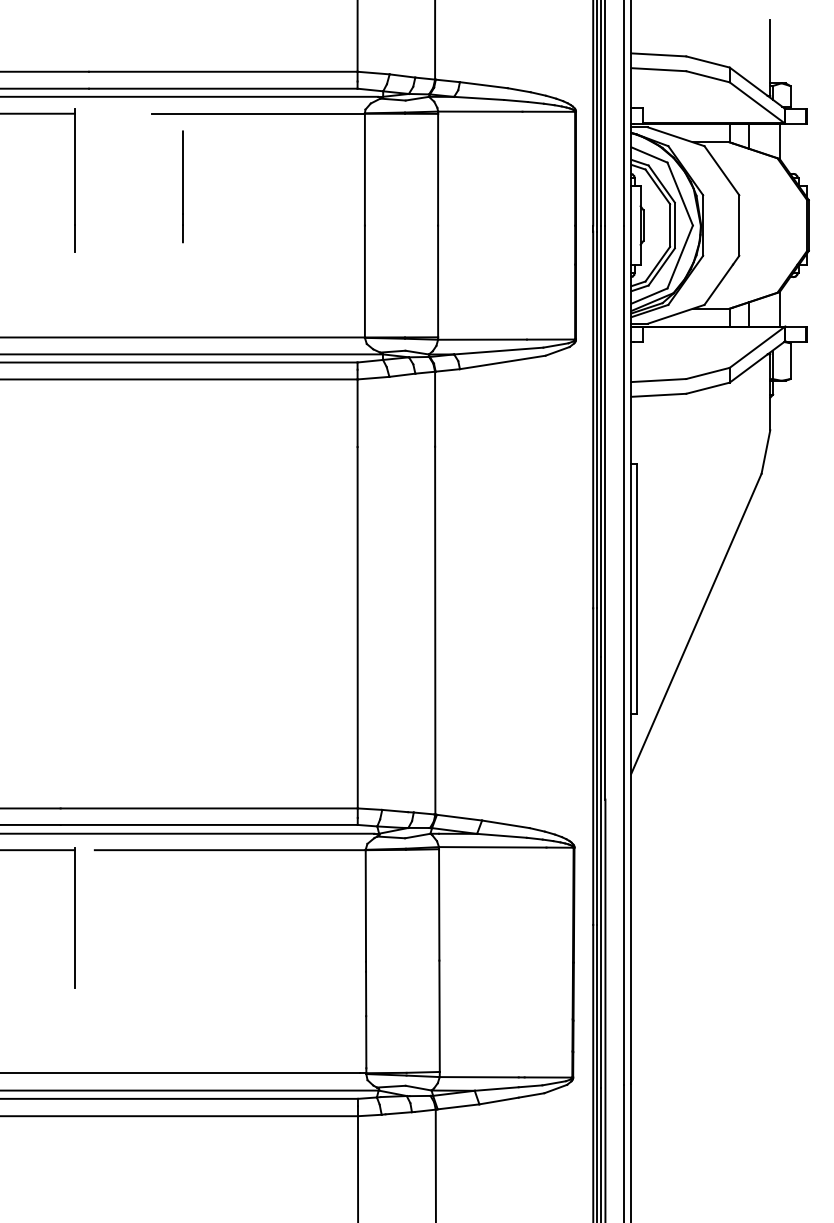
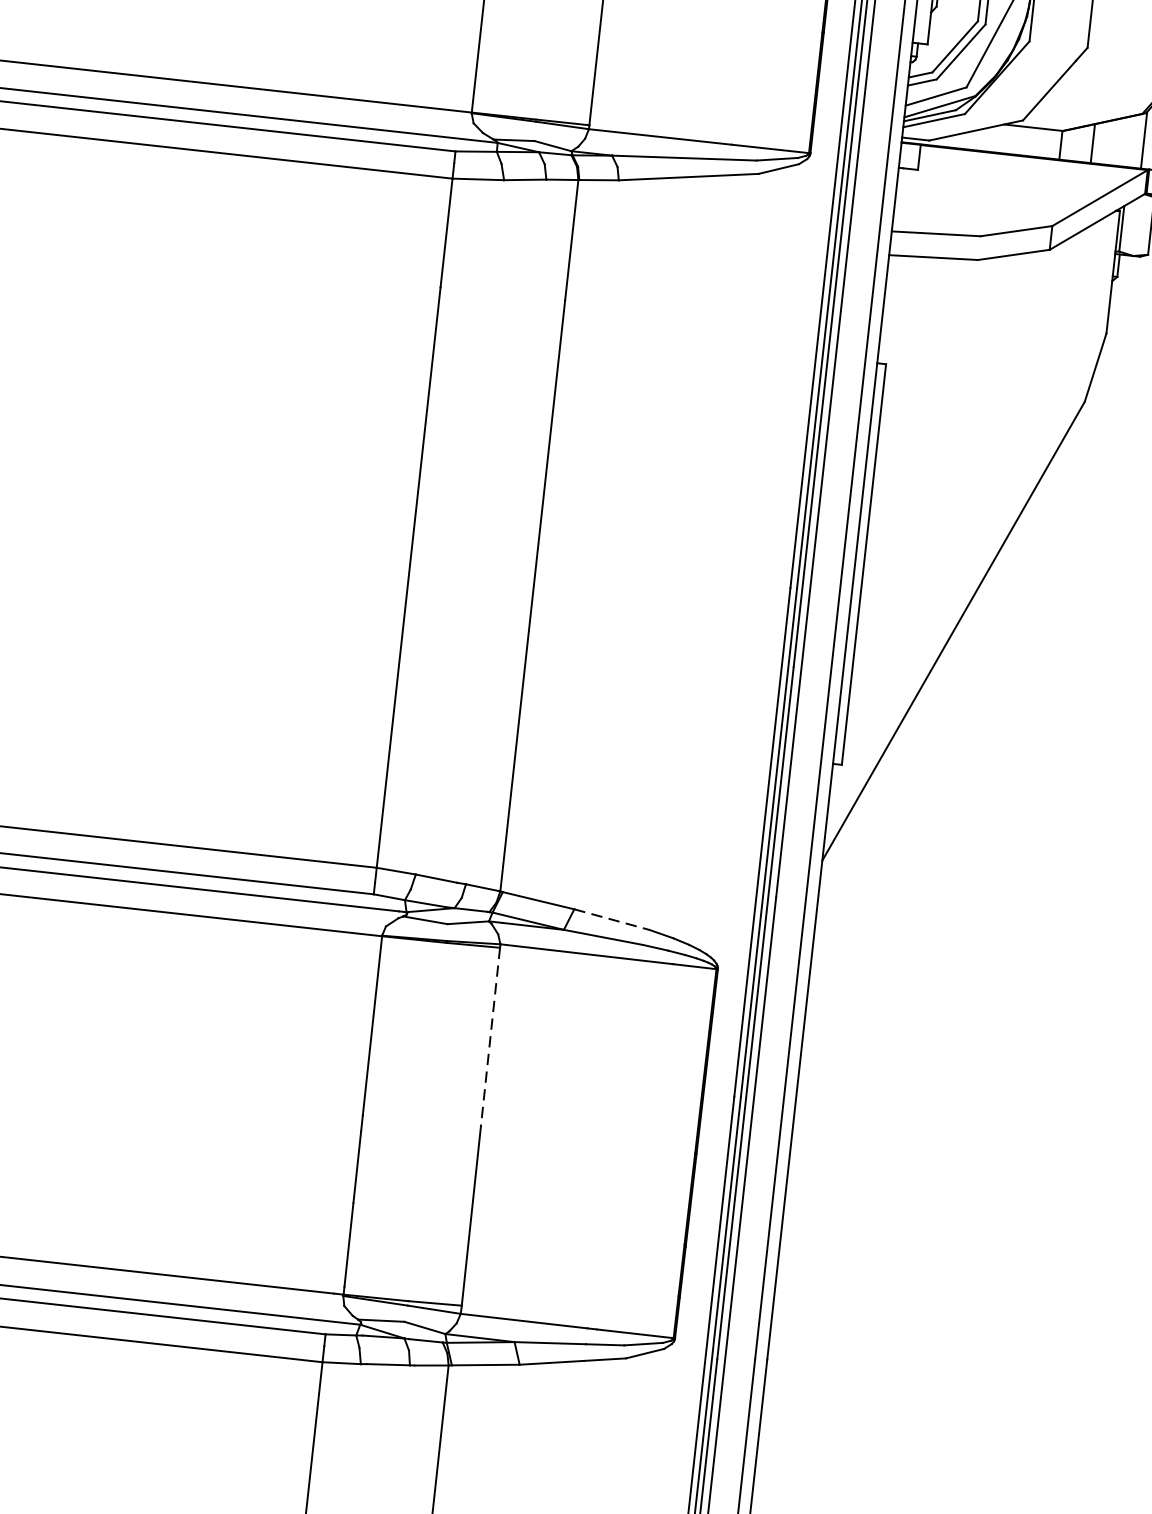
line: (506, 824) -> (612, 919), solid -> dashed
line: (439, 904) -> (491, 1036), solid -> dashed

